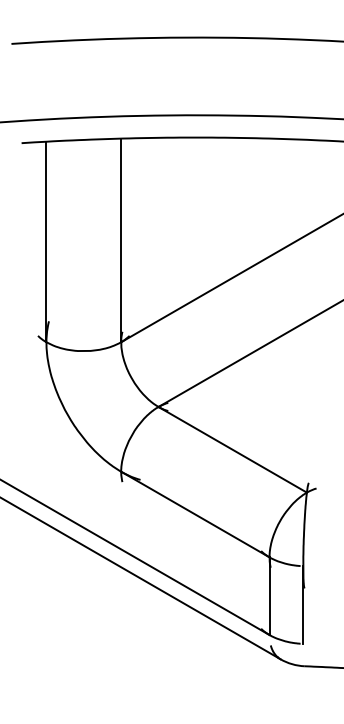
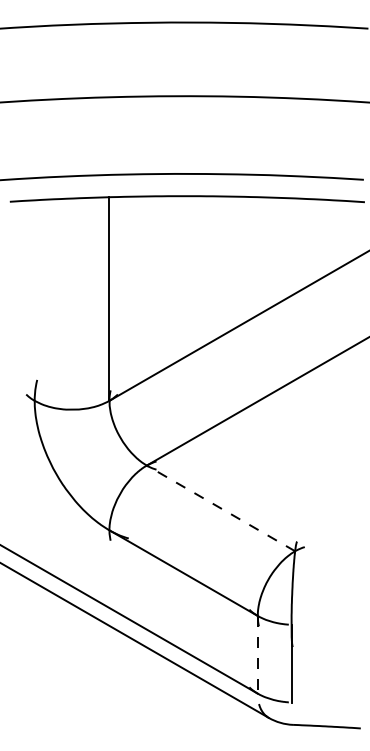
line: (46, 241) -> (34, 300), removed
line: (232, 449) -> (220, 508), solid -> dashed
line: (269, 595) -> (257, 654), solid -> dashed

